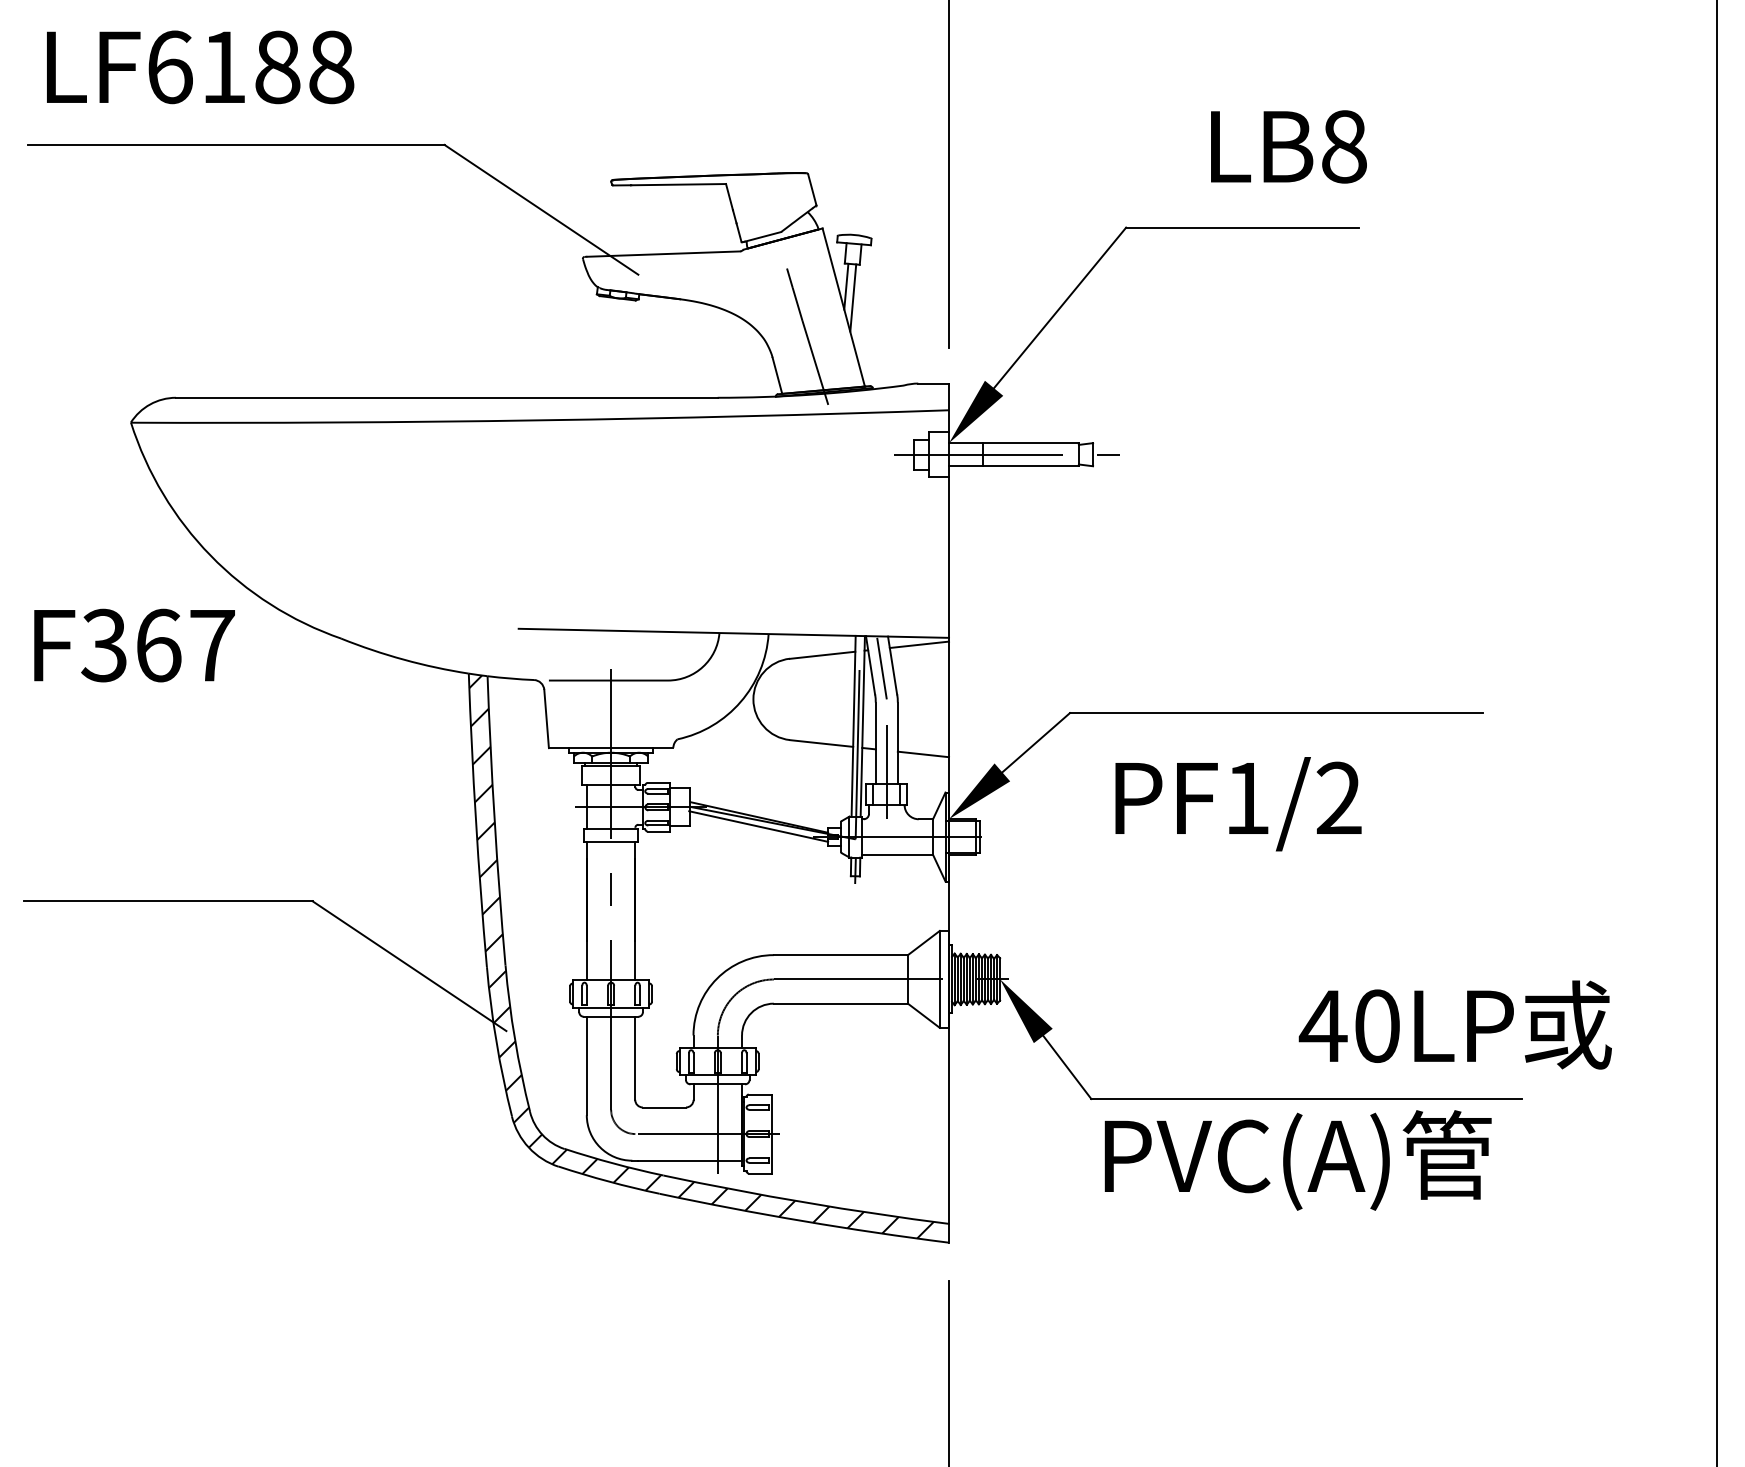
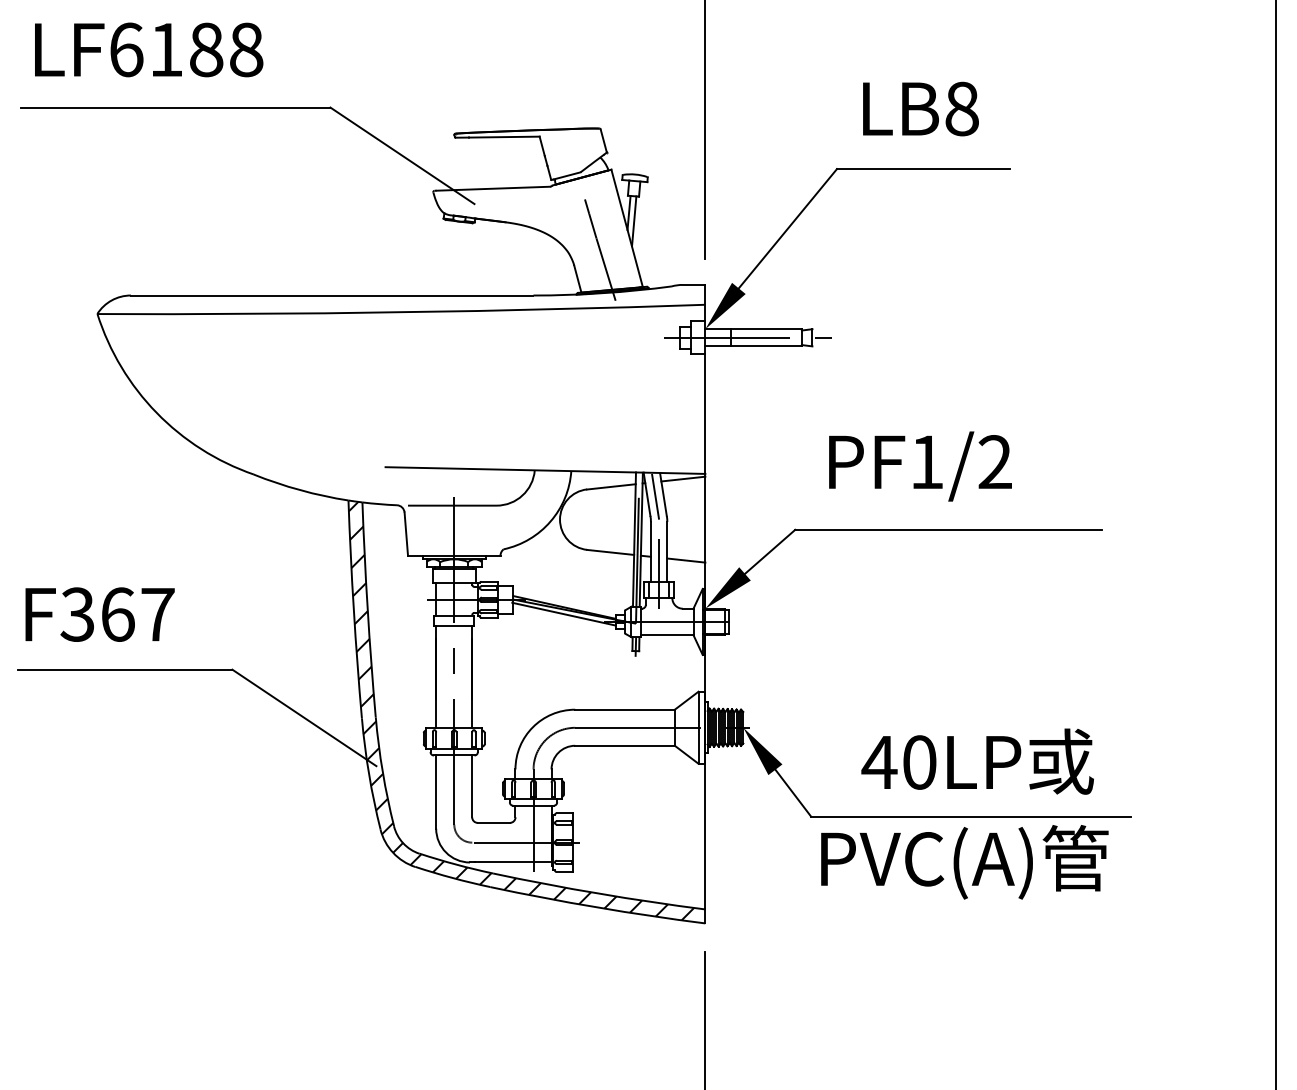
text: (1288, 146) -> (920, 108), moved
text: (133, 645) -> (99, 614), moved
text: (1238, 804) -> (920, 466), moved
text: (1455, 1024) -> (977, 761), moved

